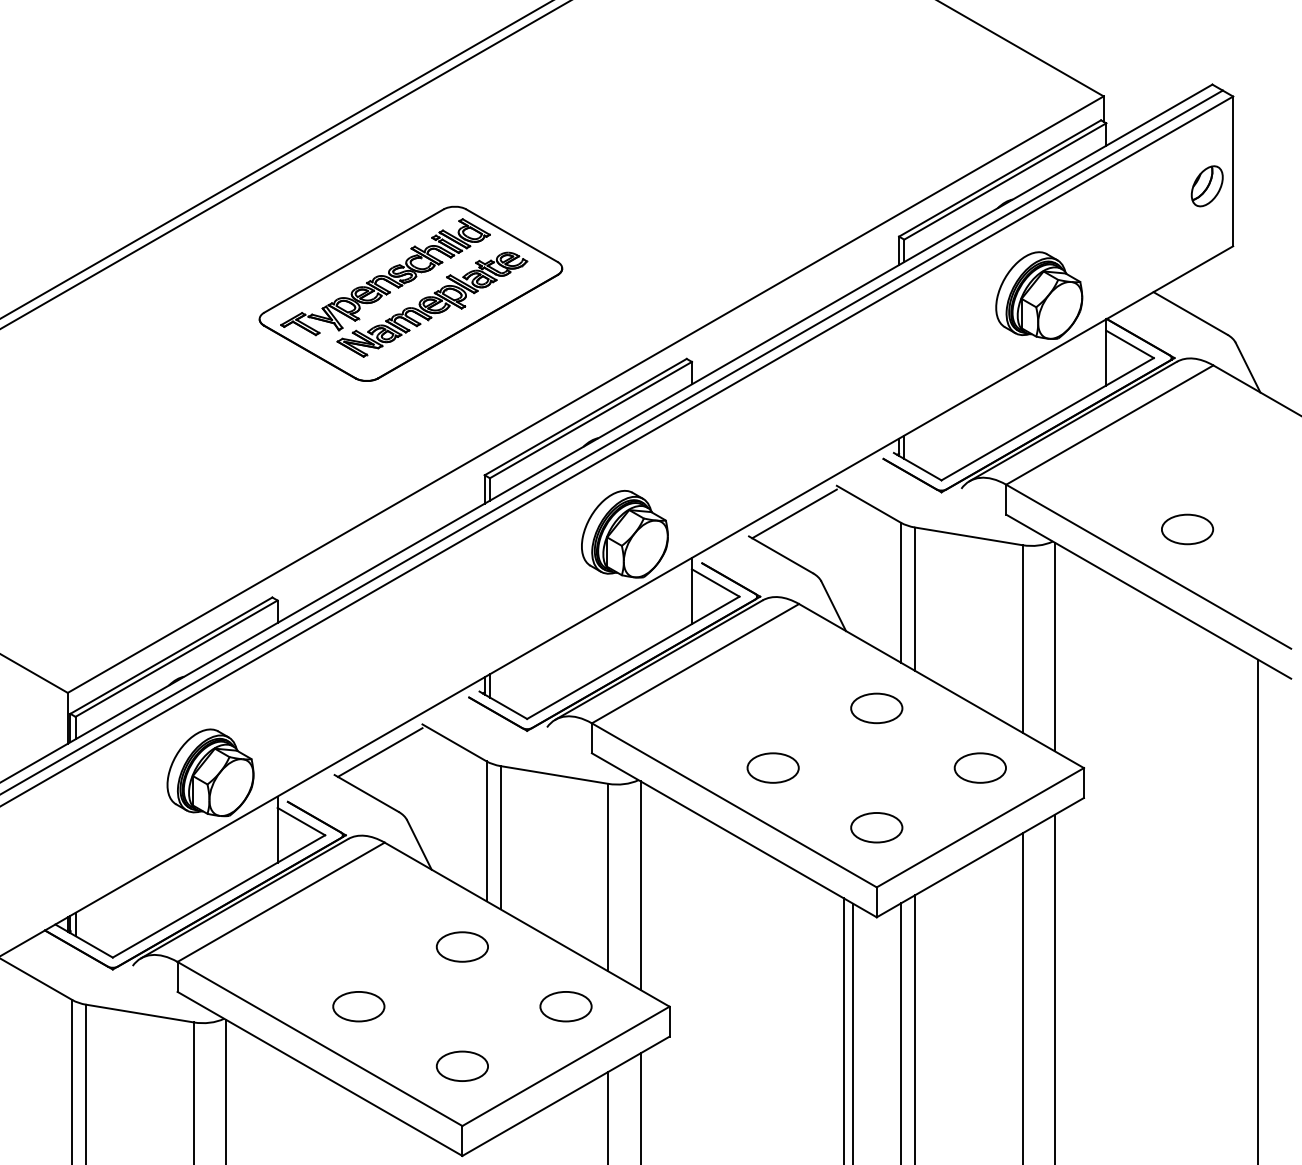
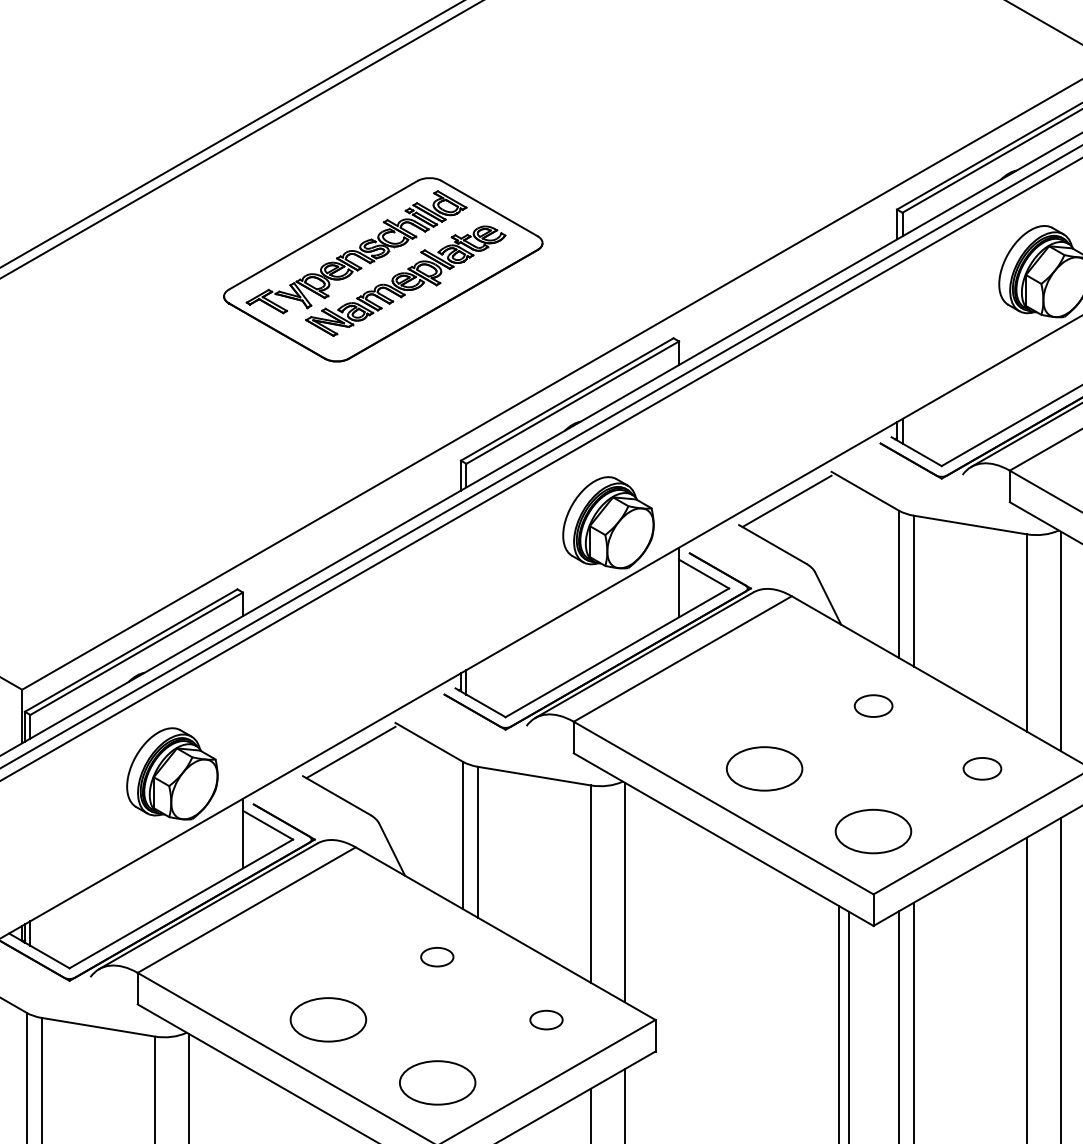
part: (876, 708) -> (873, 706), size x0.7
part: (772, 767) -> (763, 768), size x1.4
part: (979, 767) -> (981, 768), size x0.7
part: (876, 827) -> (873, 831), size x1.4
part: (461, 946) -> (436, 956), size x0.6
part: (358, 1006) -> (328, 1019), size x1.4
part: (565, 1006) -> (545, 1019), size x0.6
part: (461, 1065) -> (436, 1081), size x1.4

